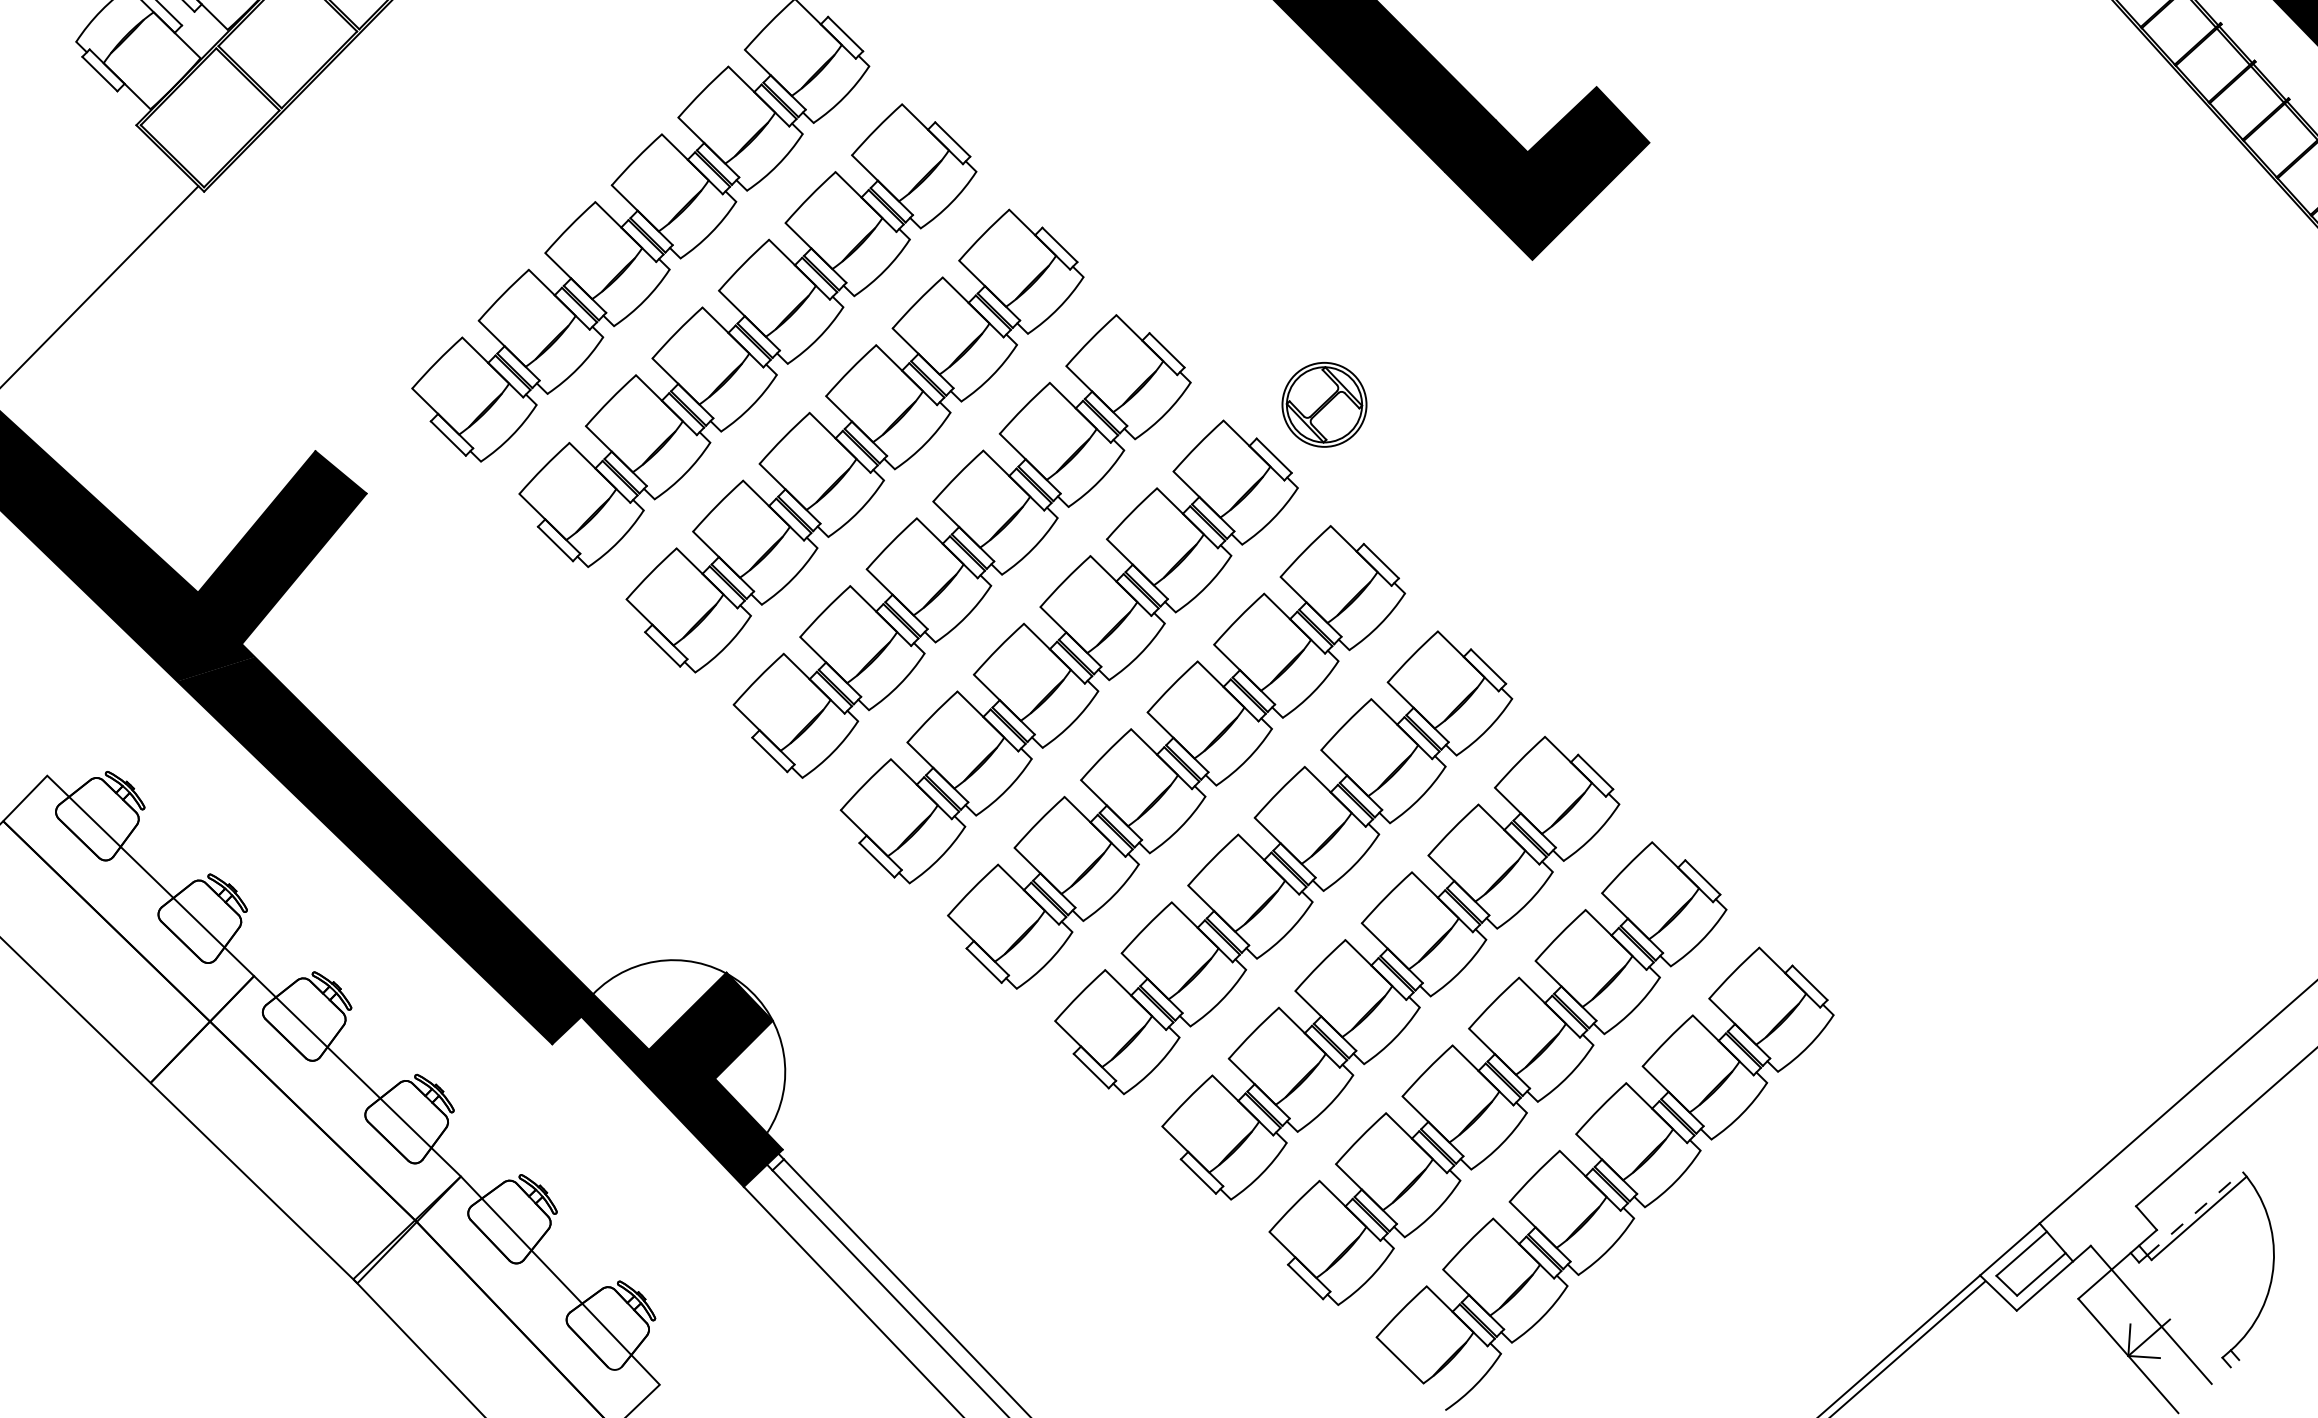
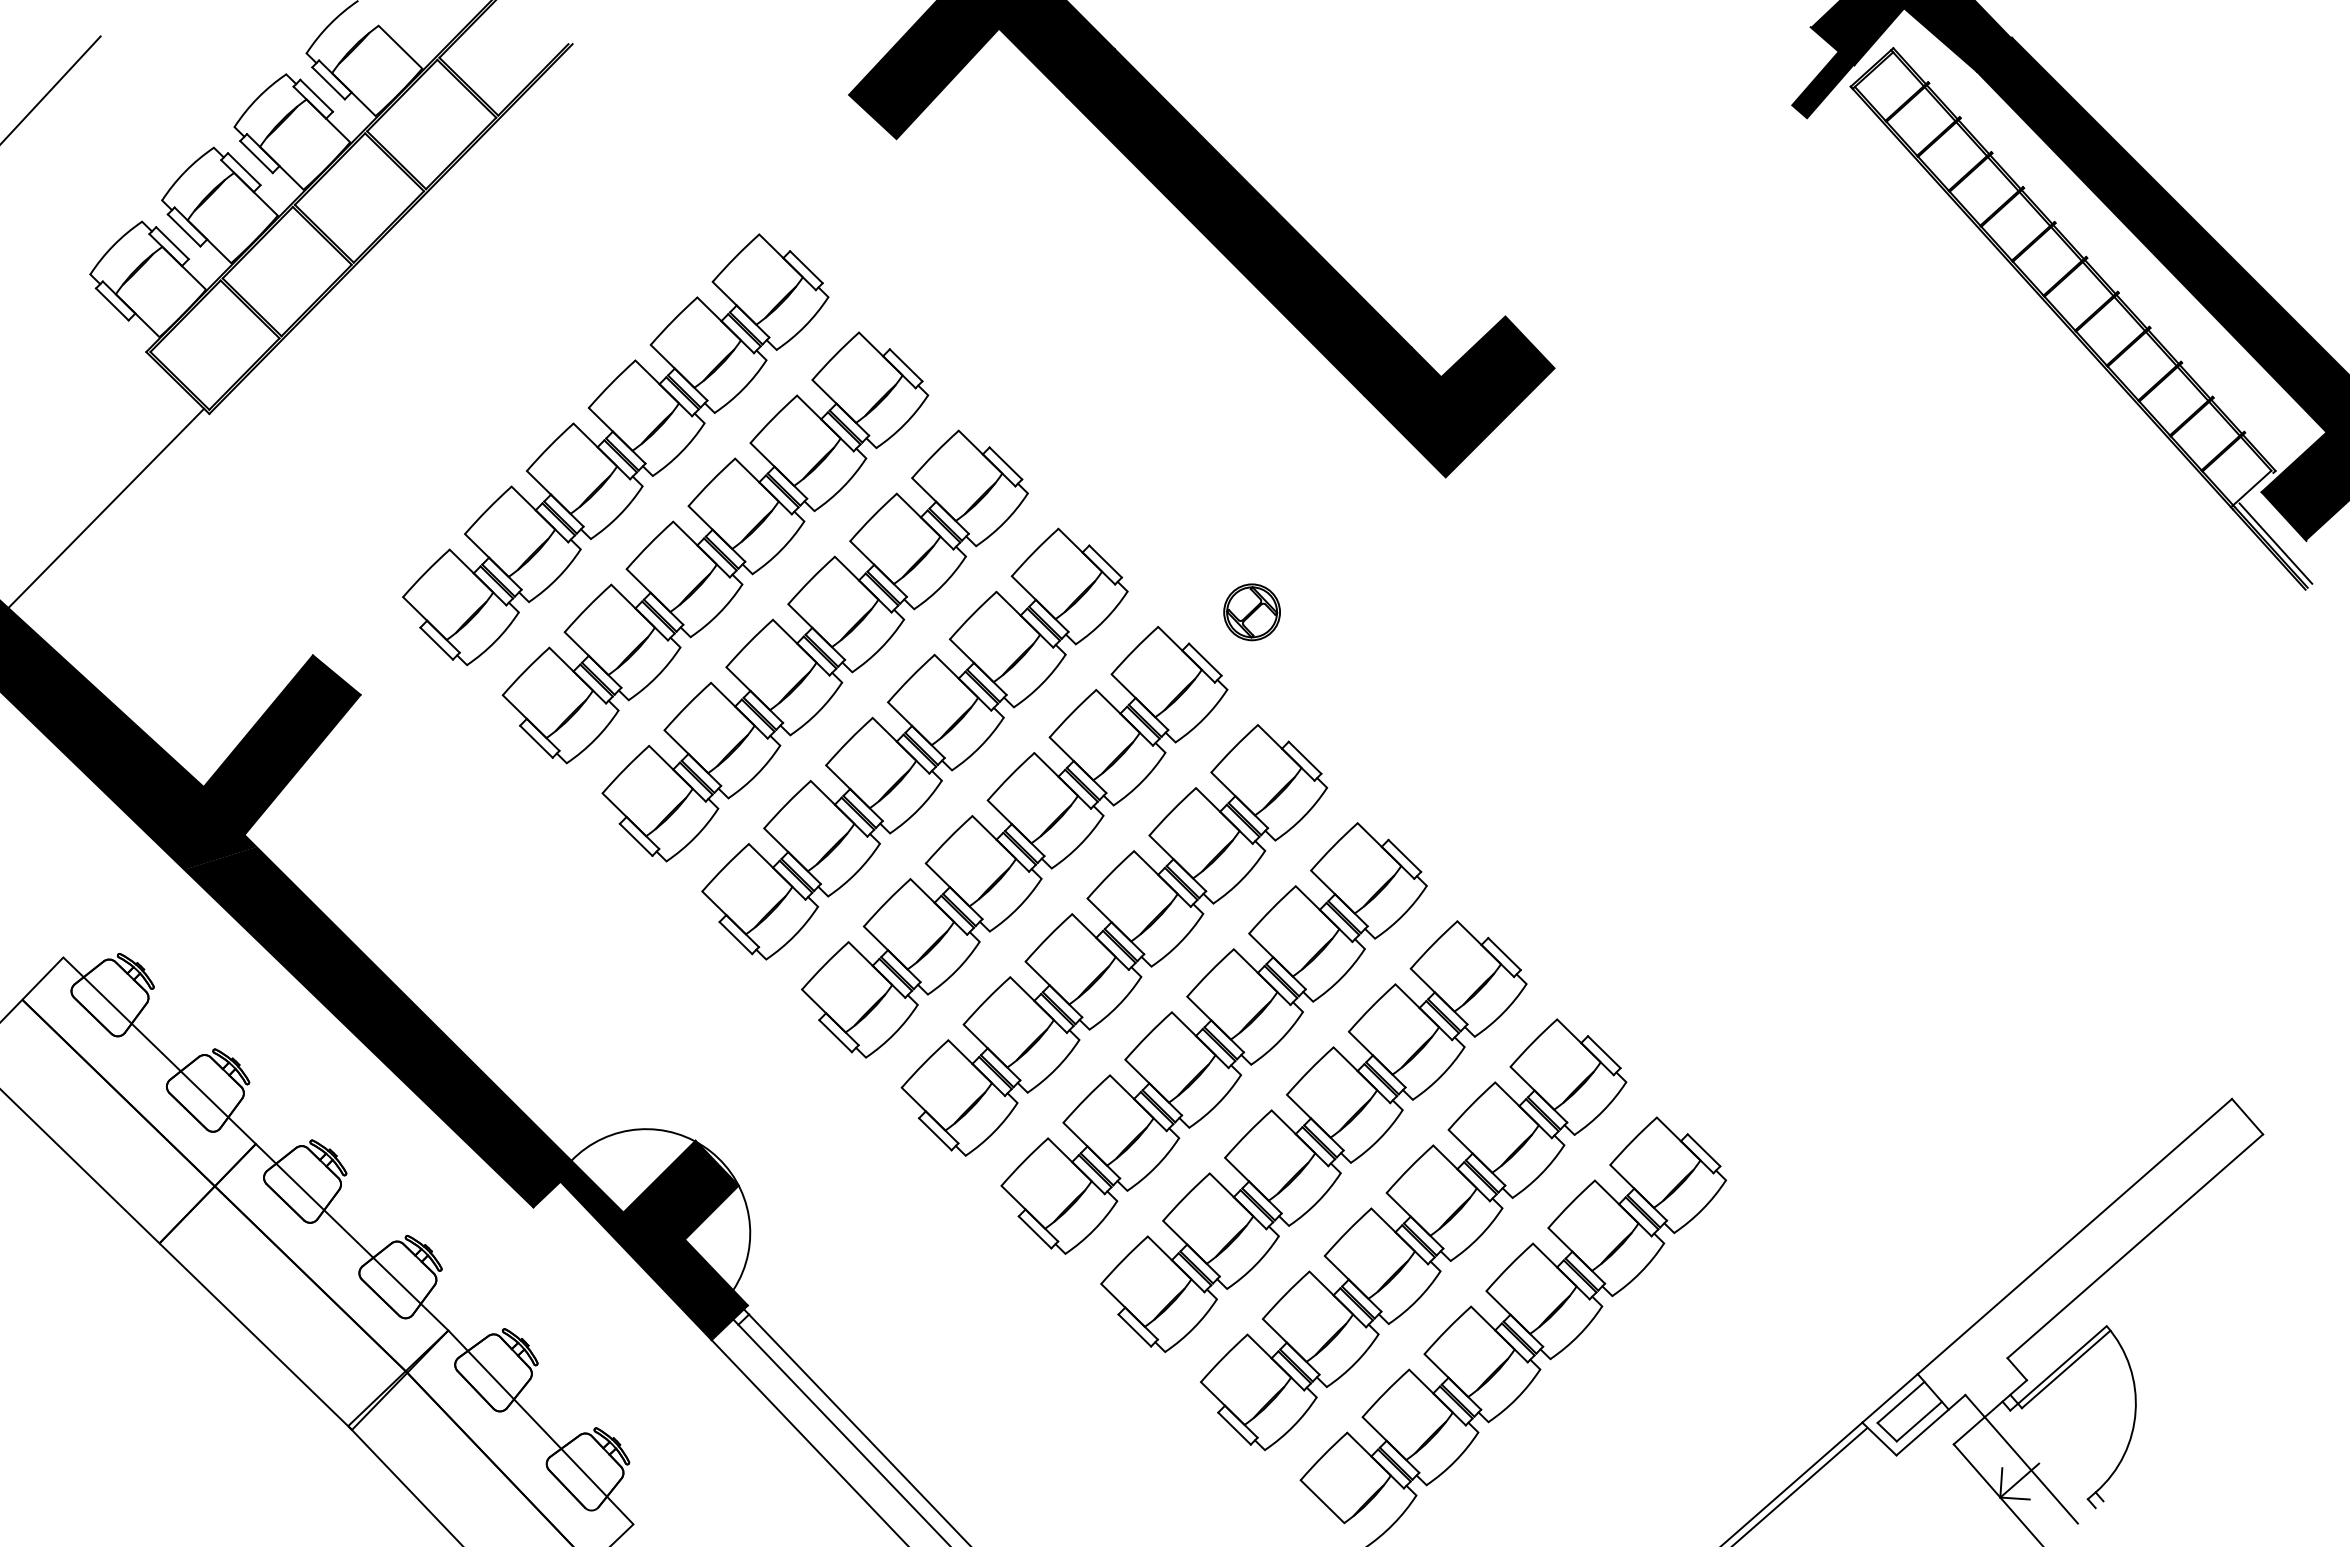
part: (1323, 405) -> (1251, 612), size x0.71
line: (2195, 1213) -> (2062, 1364), dashed -> solid

